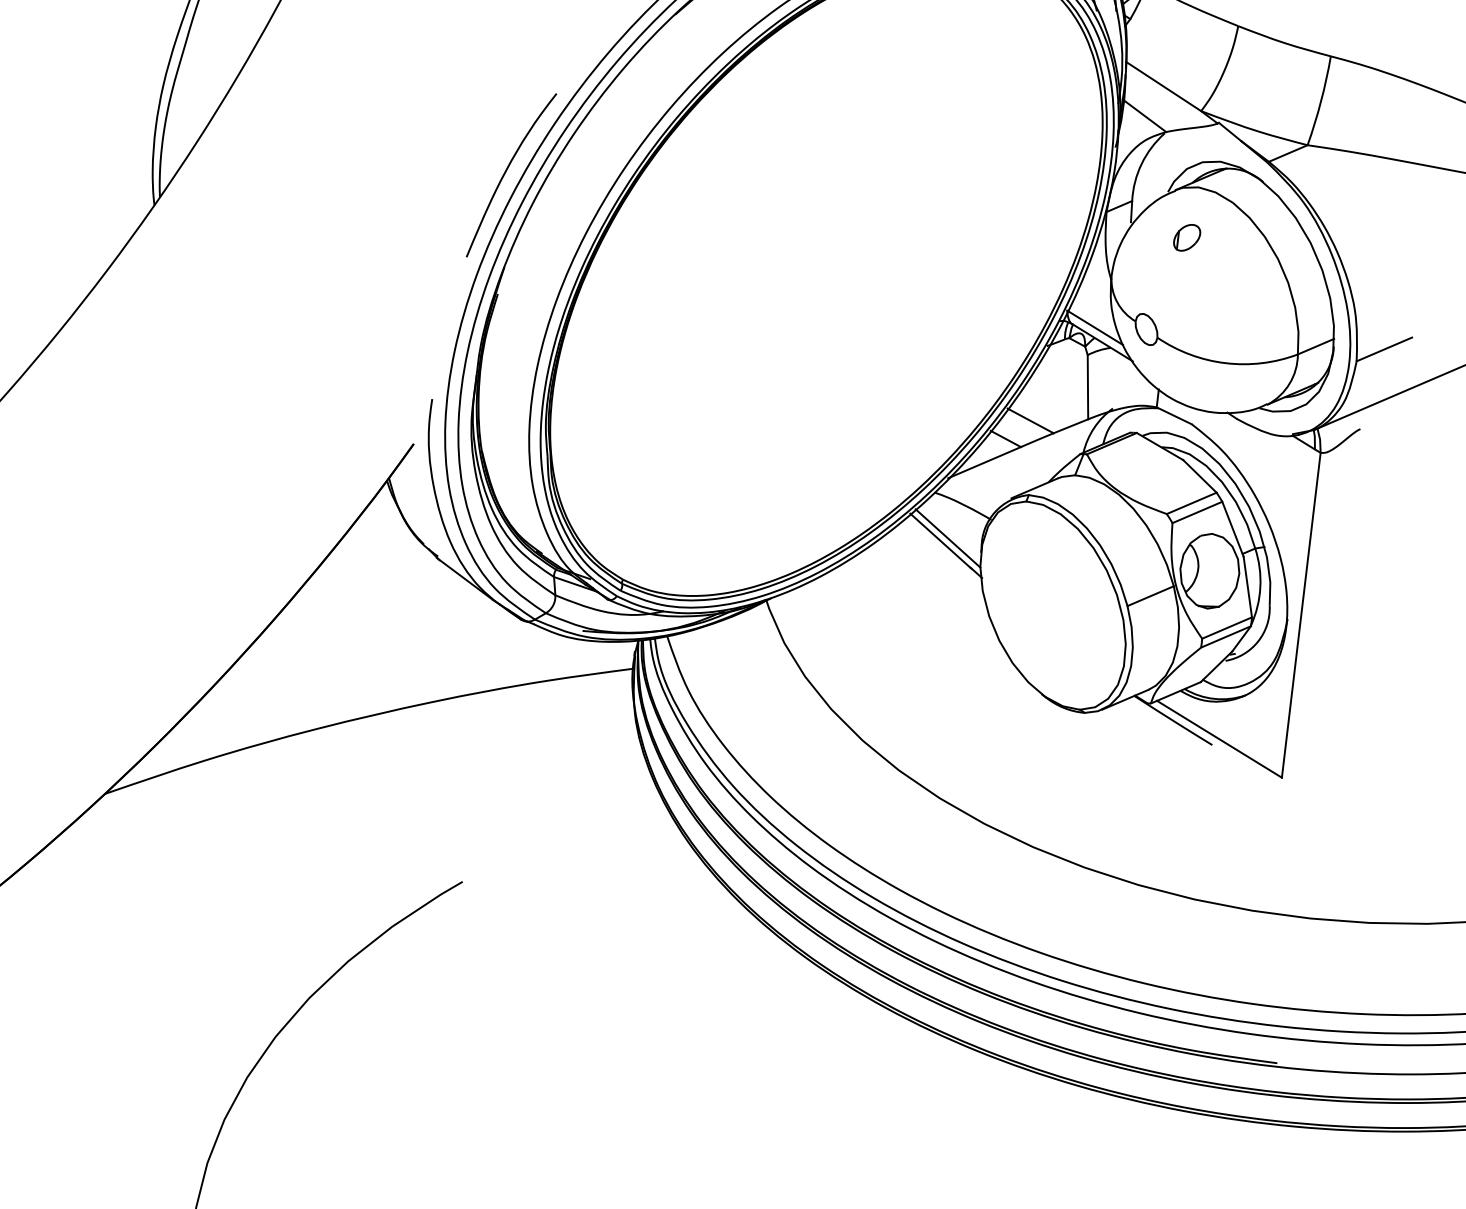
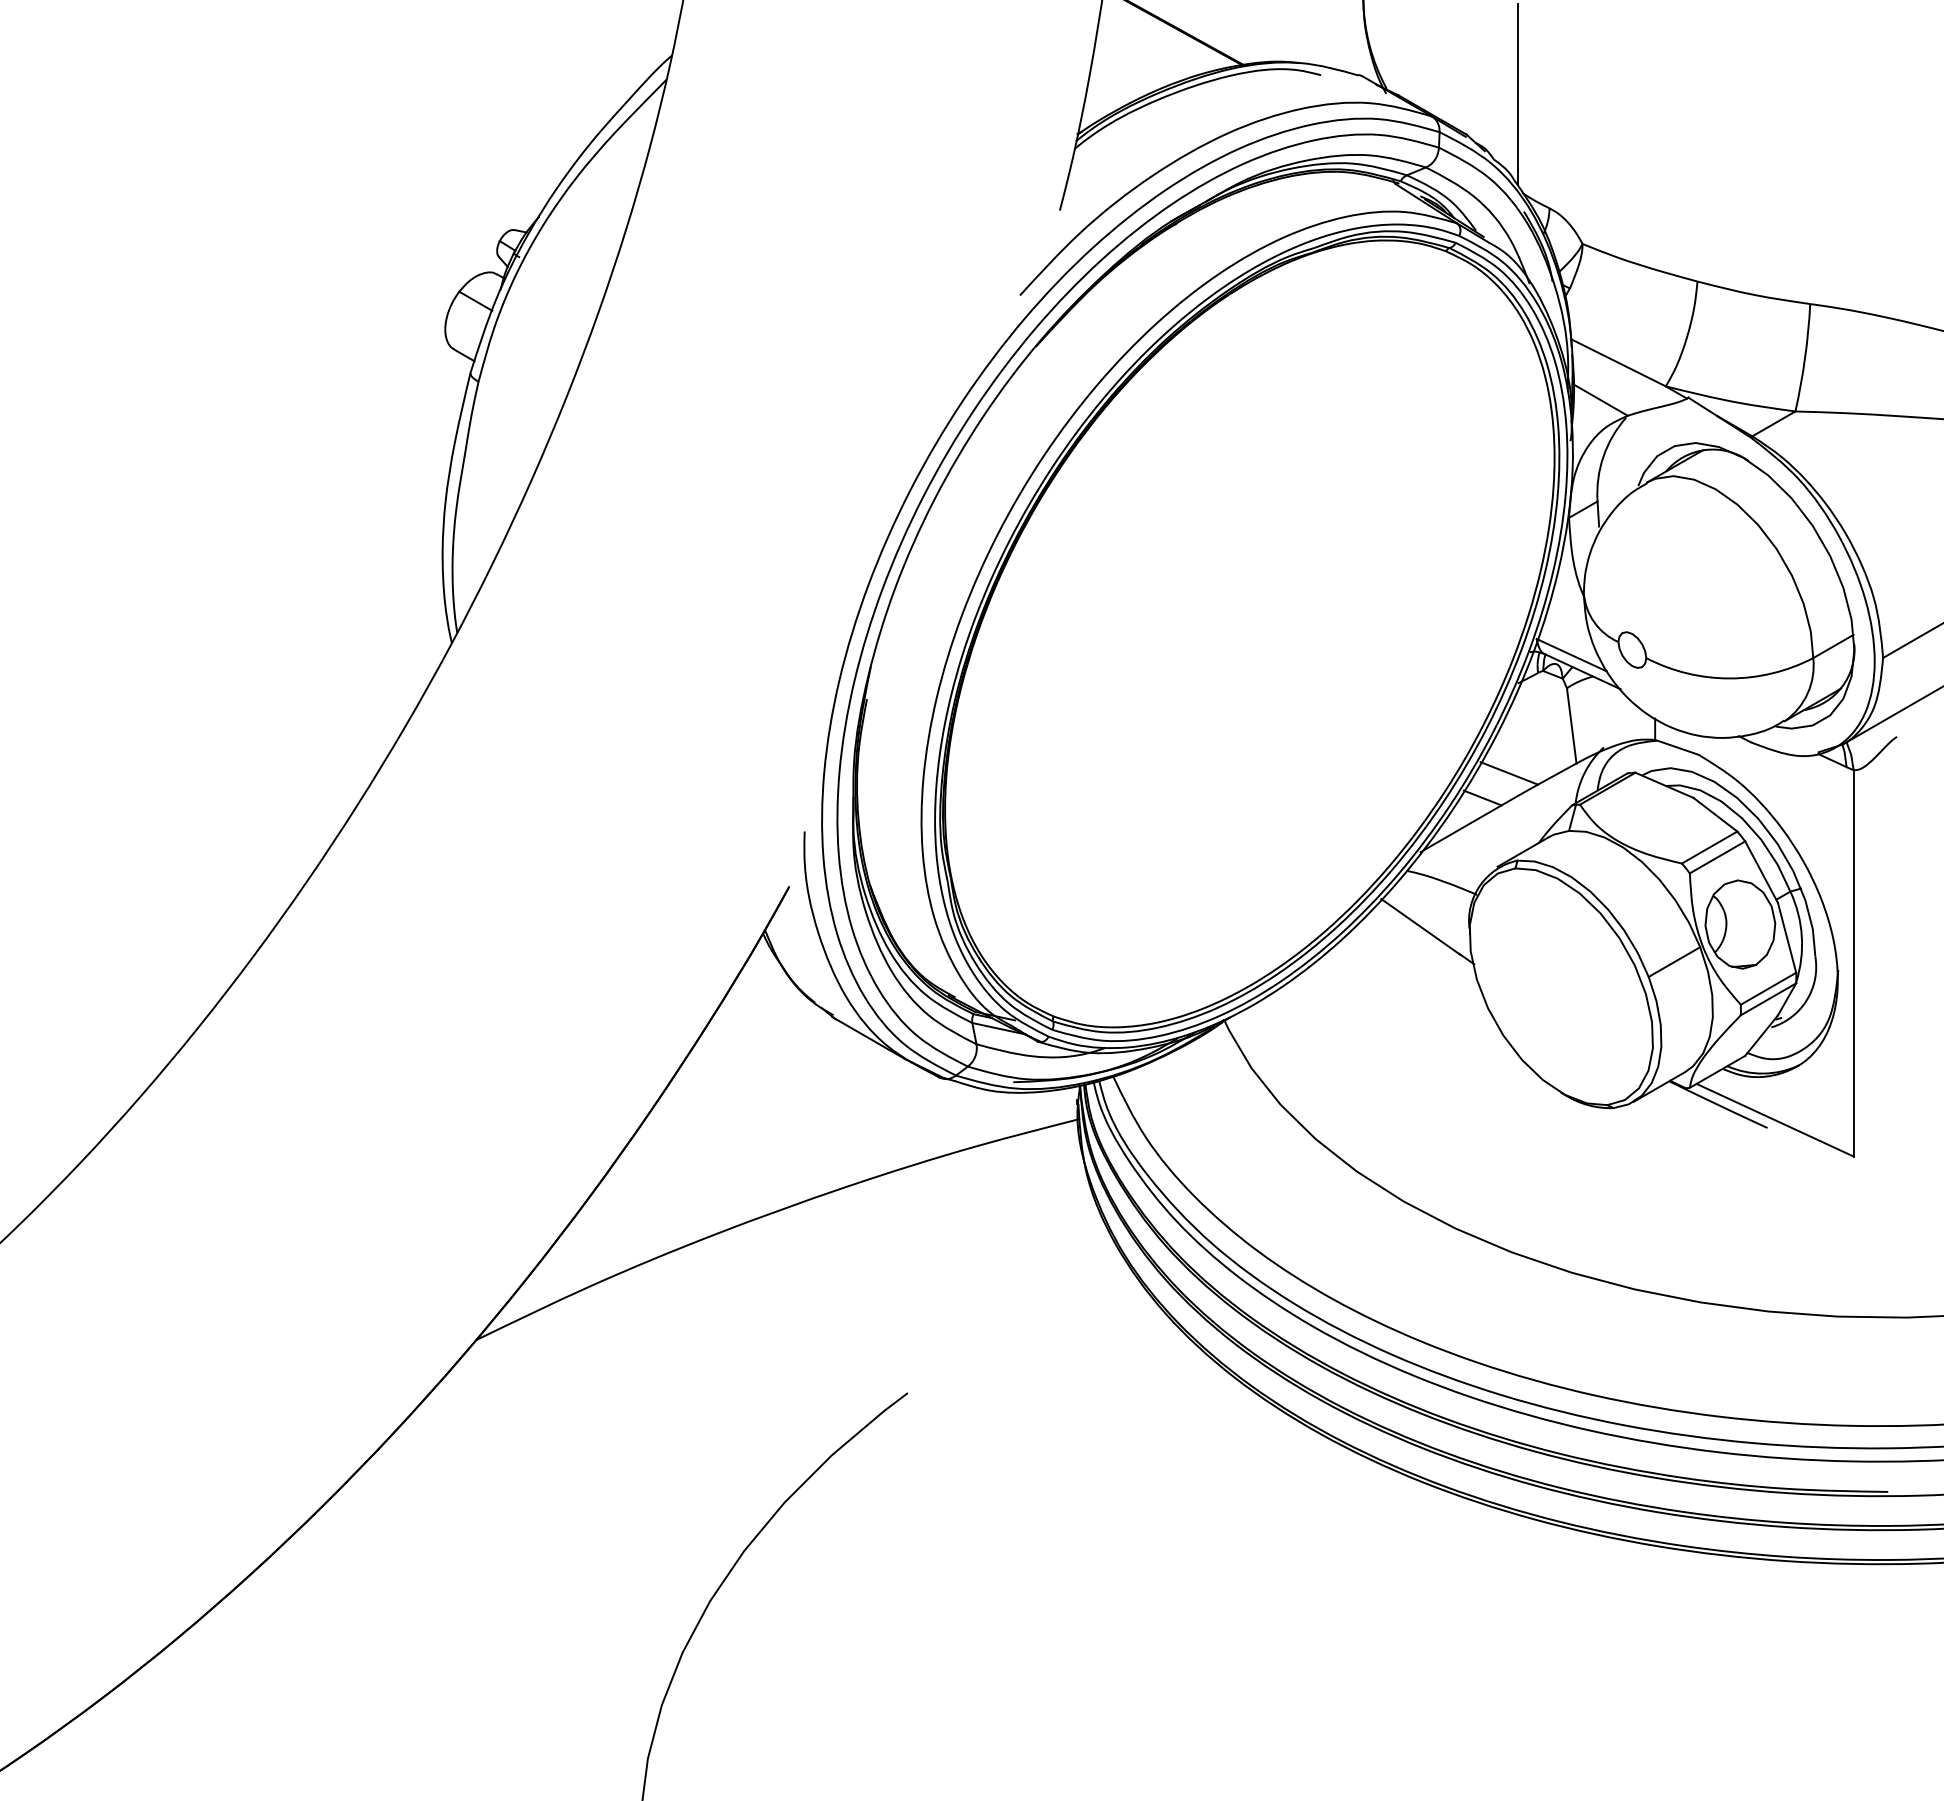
curve: (505, 173) -> (859, 556), removed
part: (1186, 237) -> (1666, 536), removed
line: (947, 538) -> (1428, 922), removed

